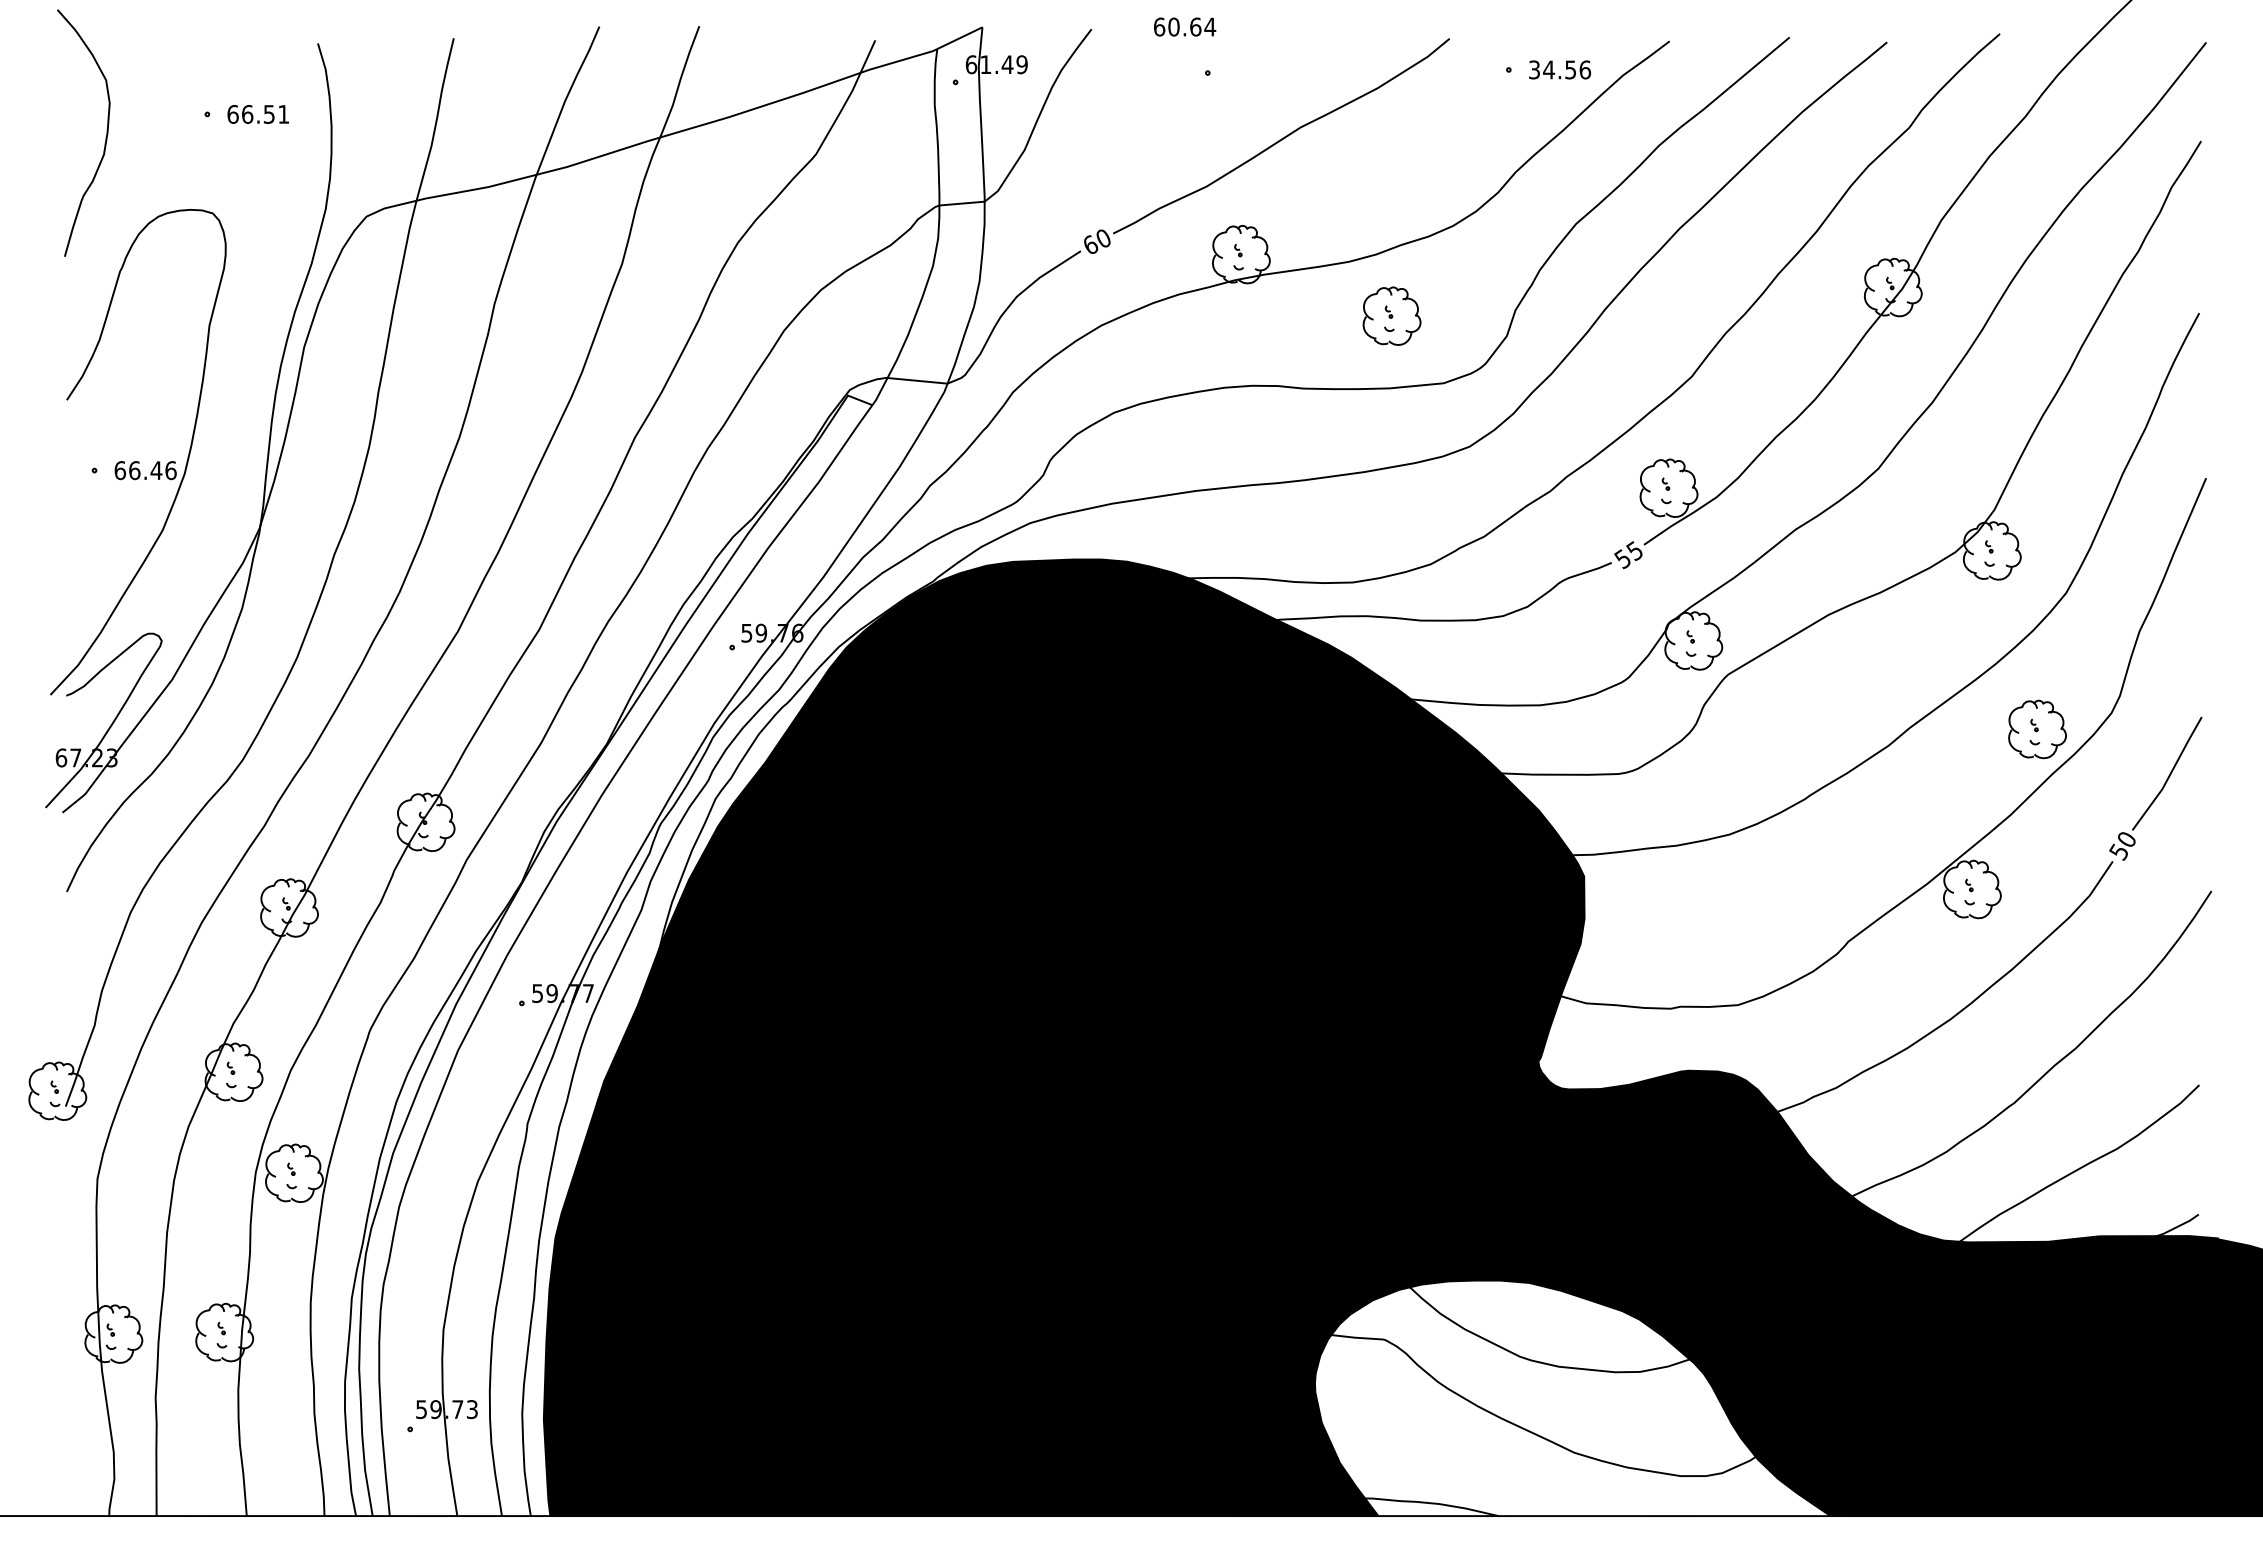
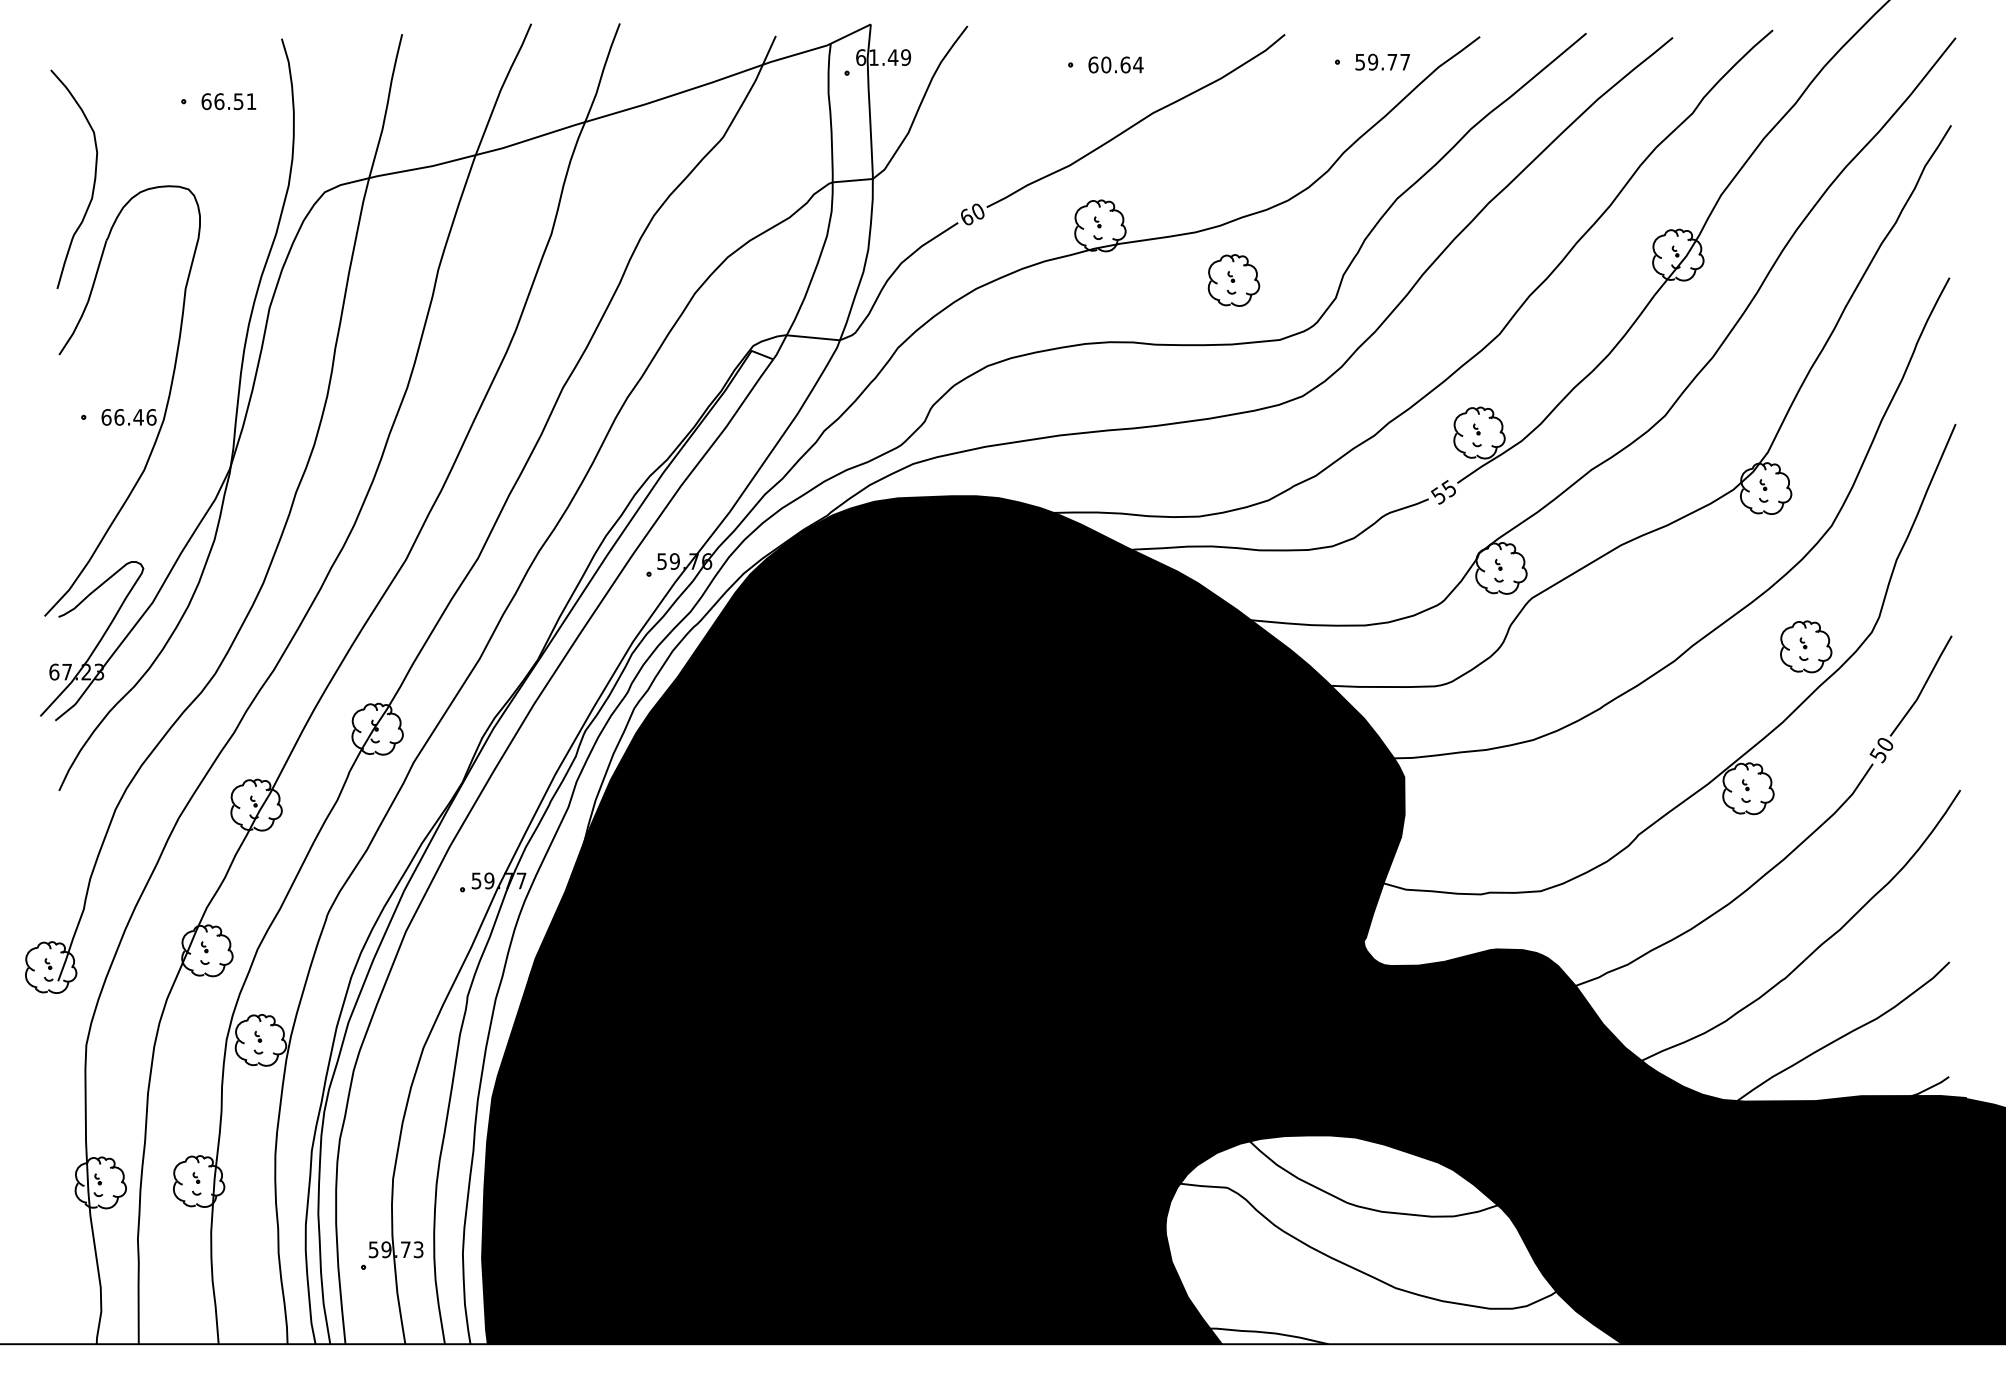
text: (1185, 26) -> (1116, 64), moved
text: (1560, 69) -> (1383, 61), 34.56 -> 59.77
curve: (105, 137) -> (93, 183), moved

